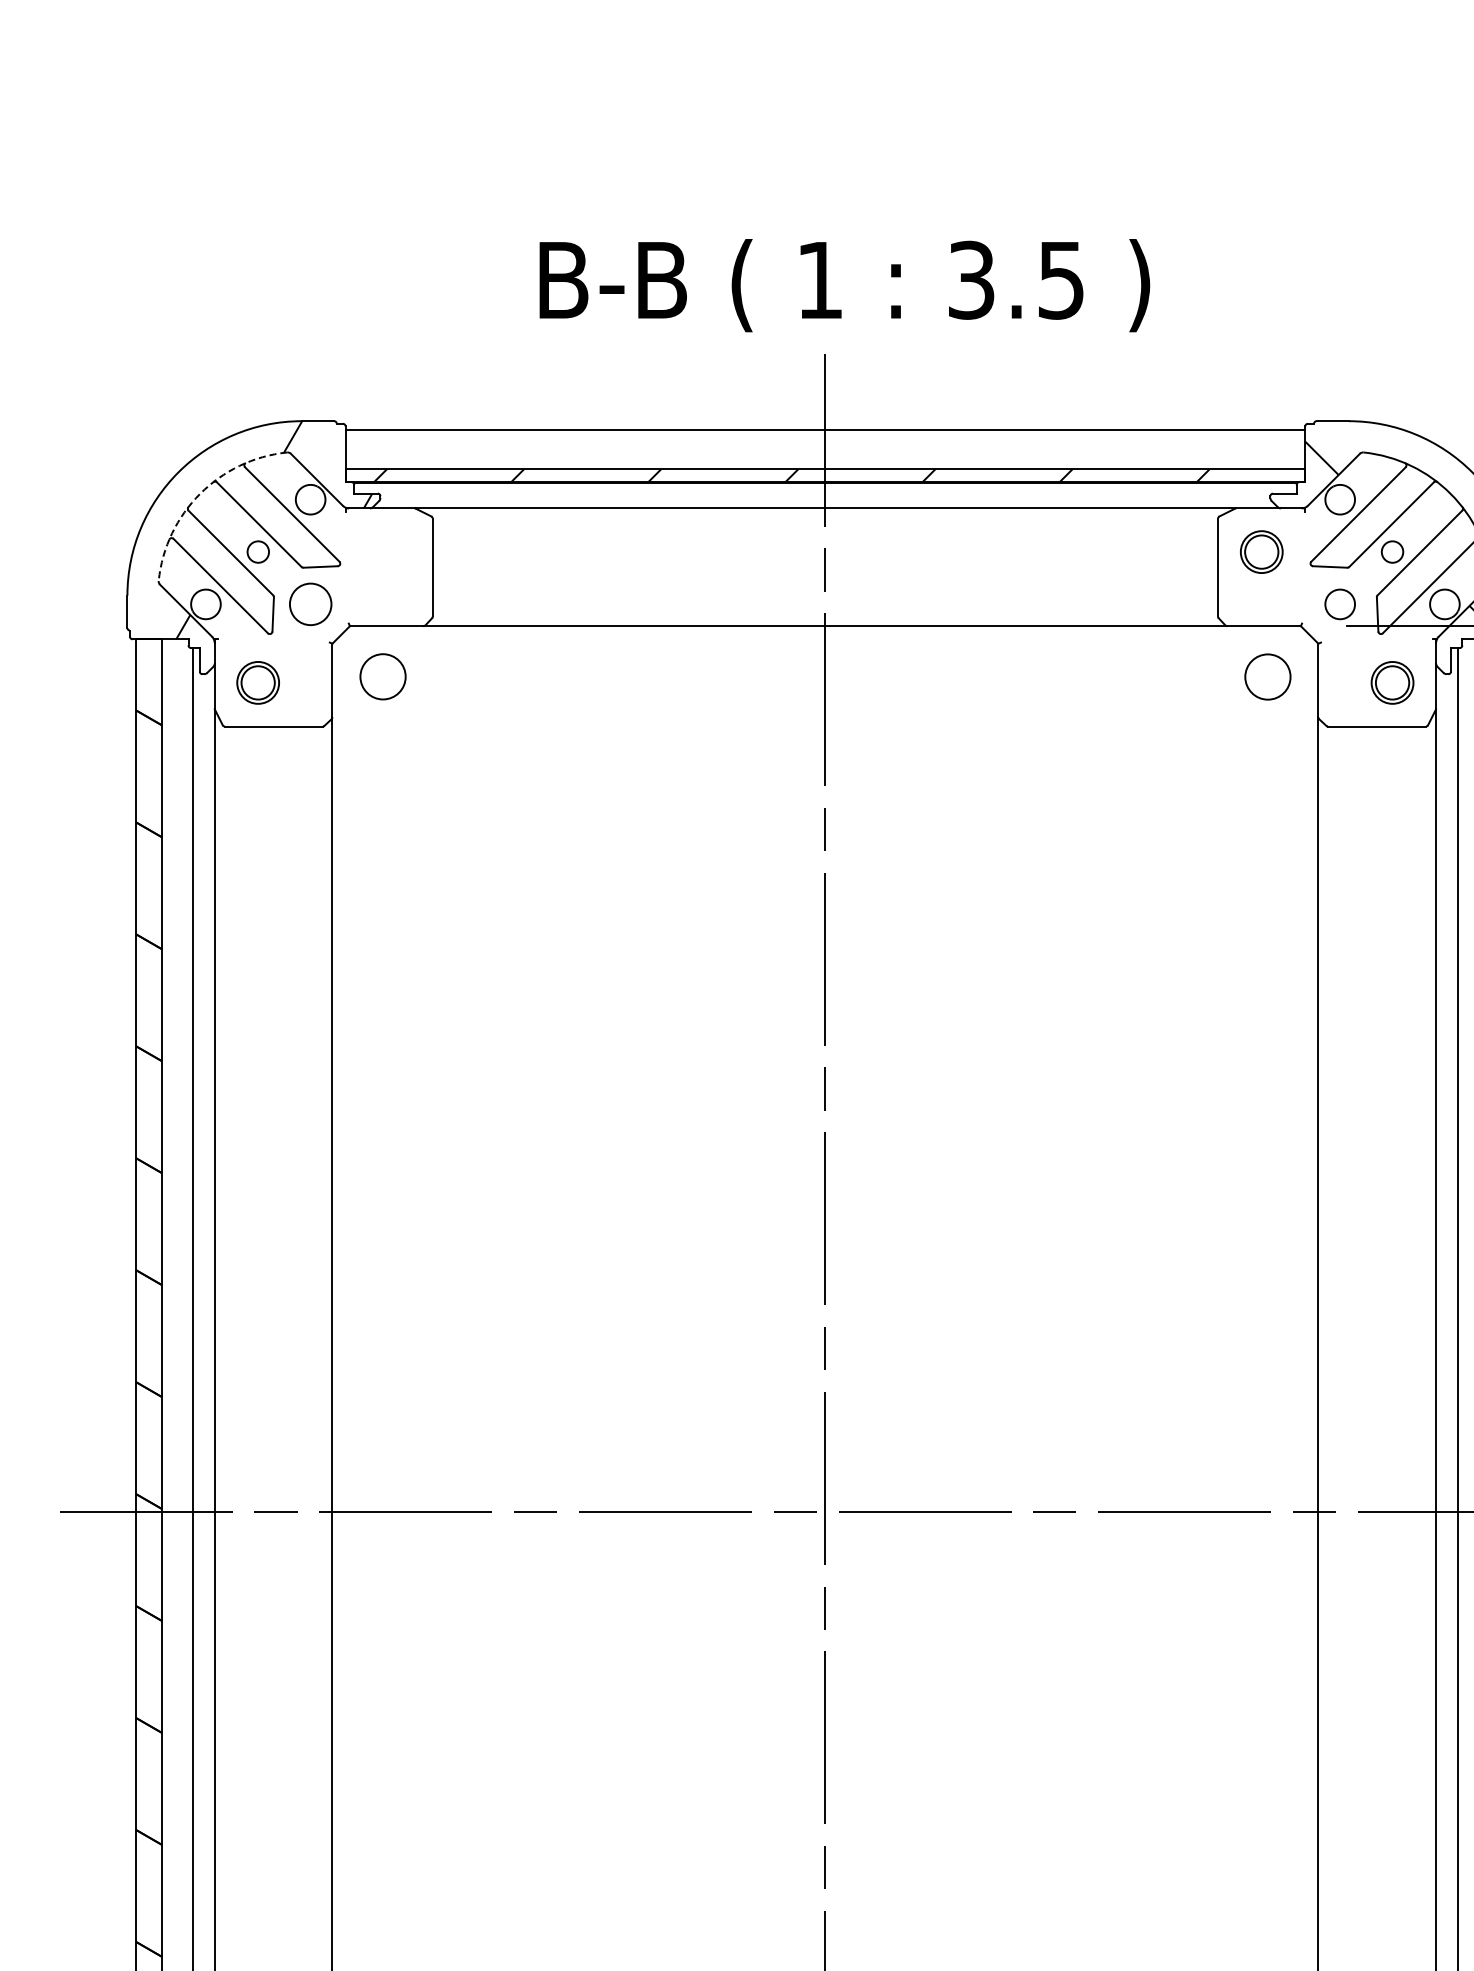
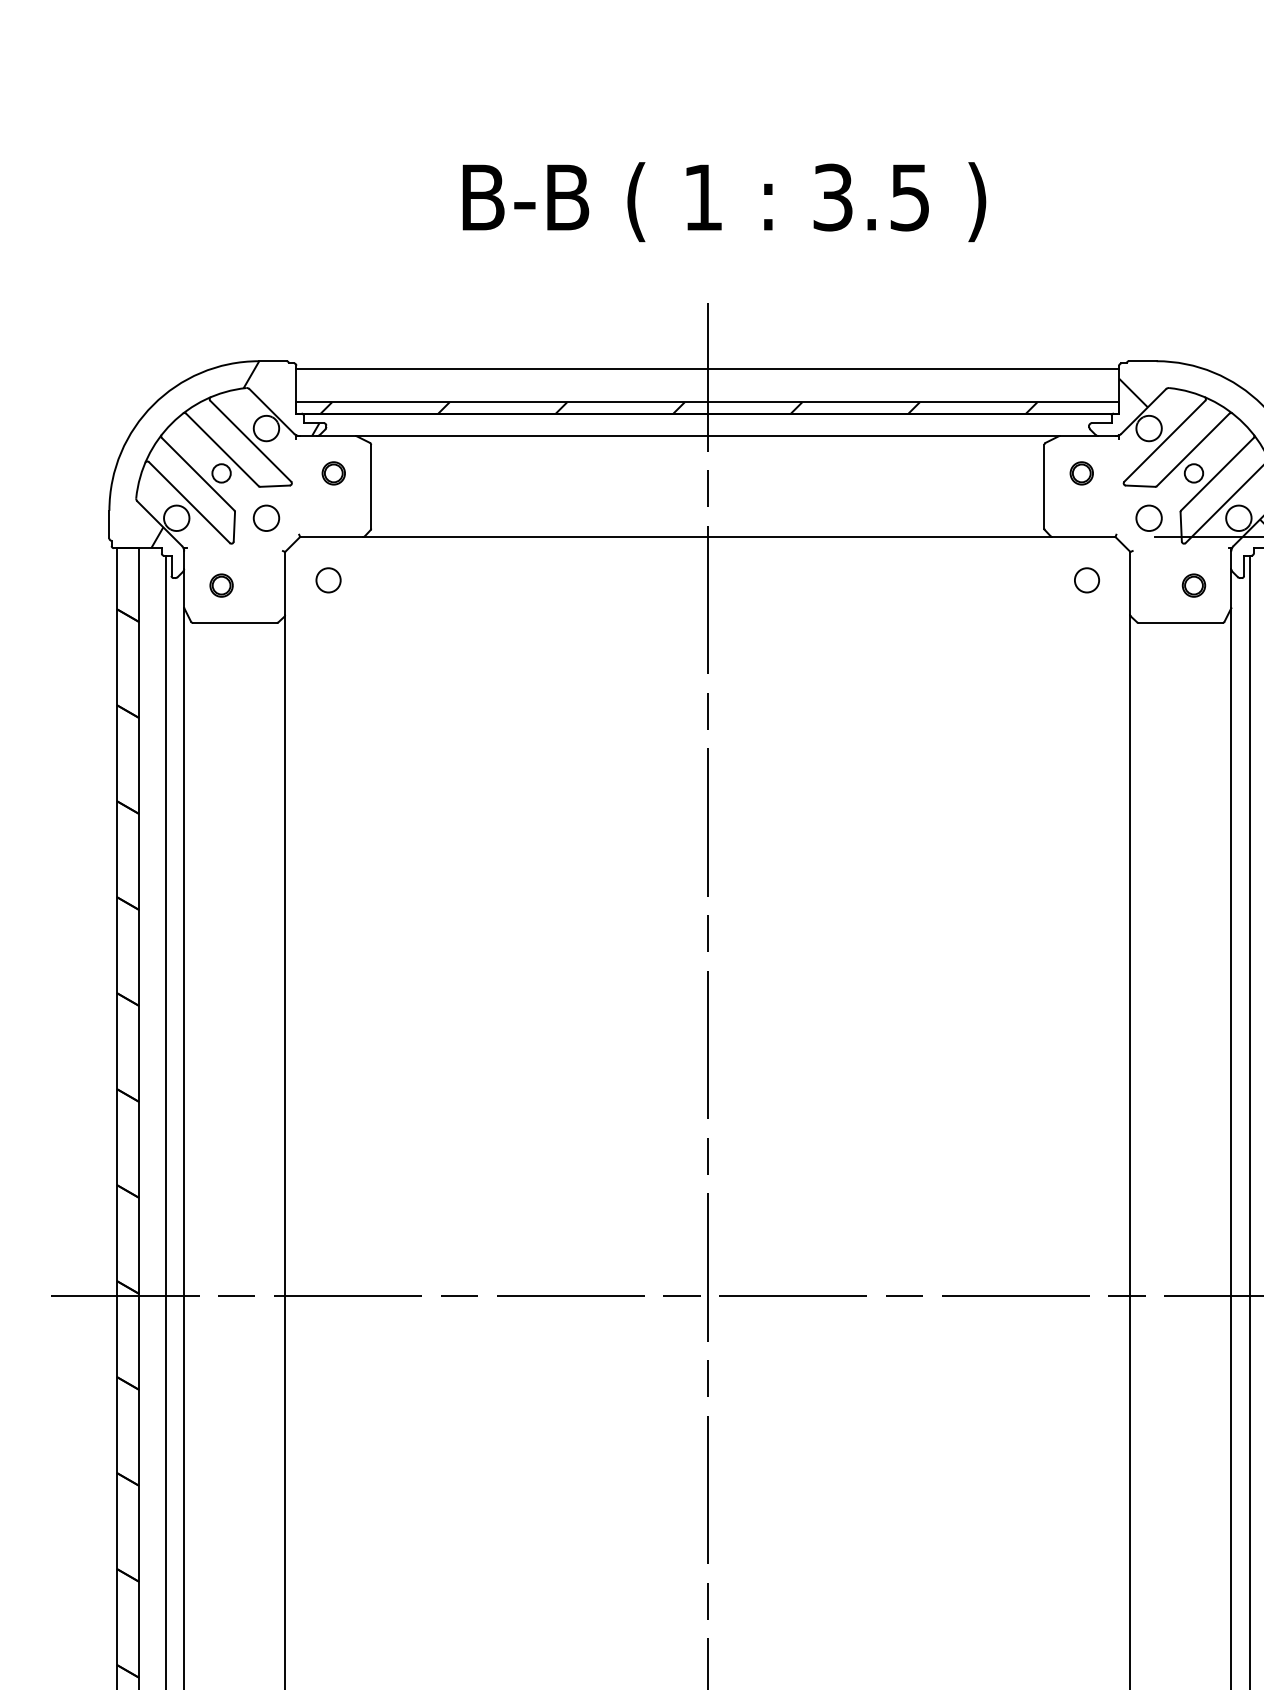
text: (844, 285) -> (724, 202), moved
arc: (200, 493) -> (172, 423), dashed -> solid
part: (389, 551) -> (334, 472), added
part: (1261, 551) -> (1081, 472), size x0.62
circle: (310, 604) -> (266, 518), size x0.71
circle: (382, 676) -> (328, 580), size x0.62
circle: (1267, 676) -> (1086, 580), size x0.62
part: (258, 682) -> (221, 585), size x0.62
part: (1392, 682) -> (1193, 585), size x0.62

